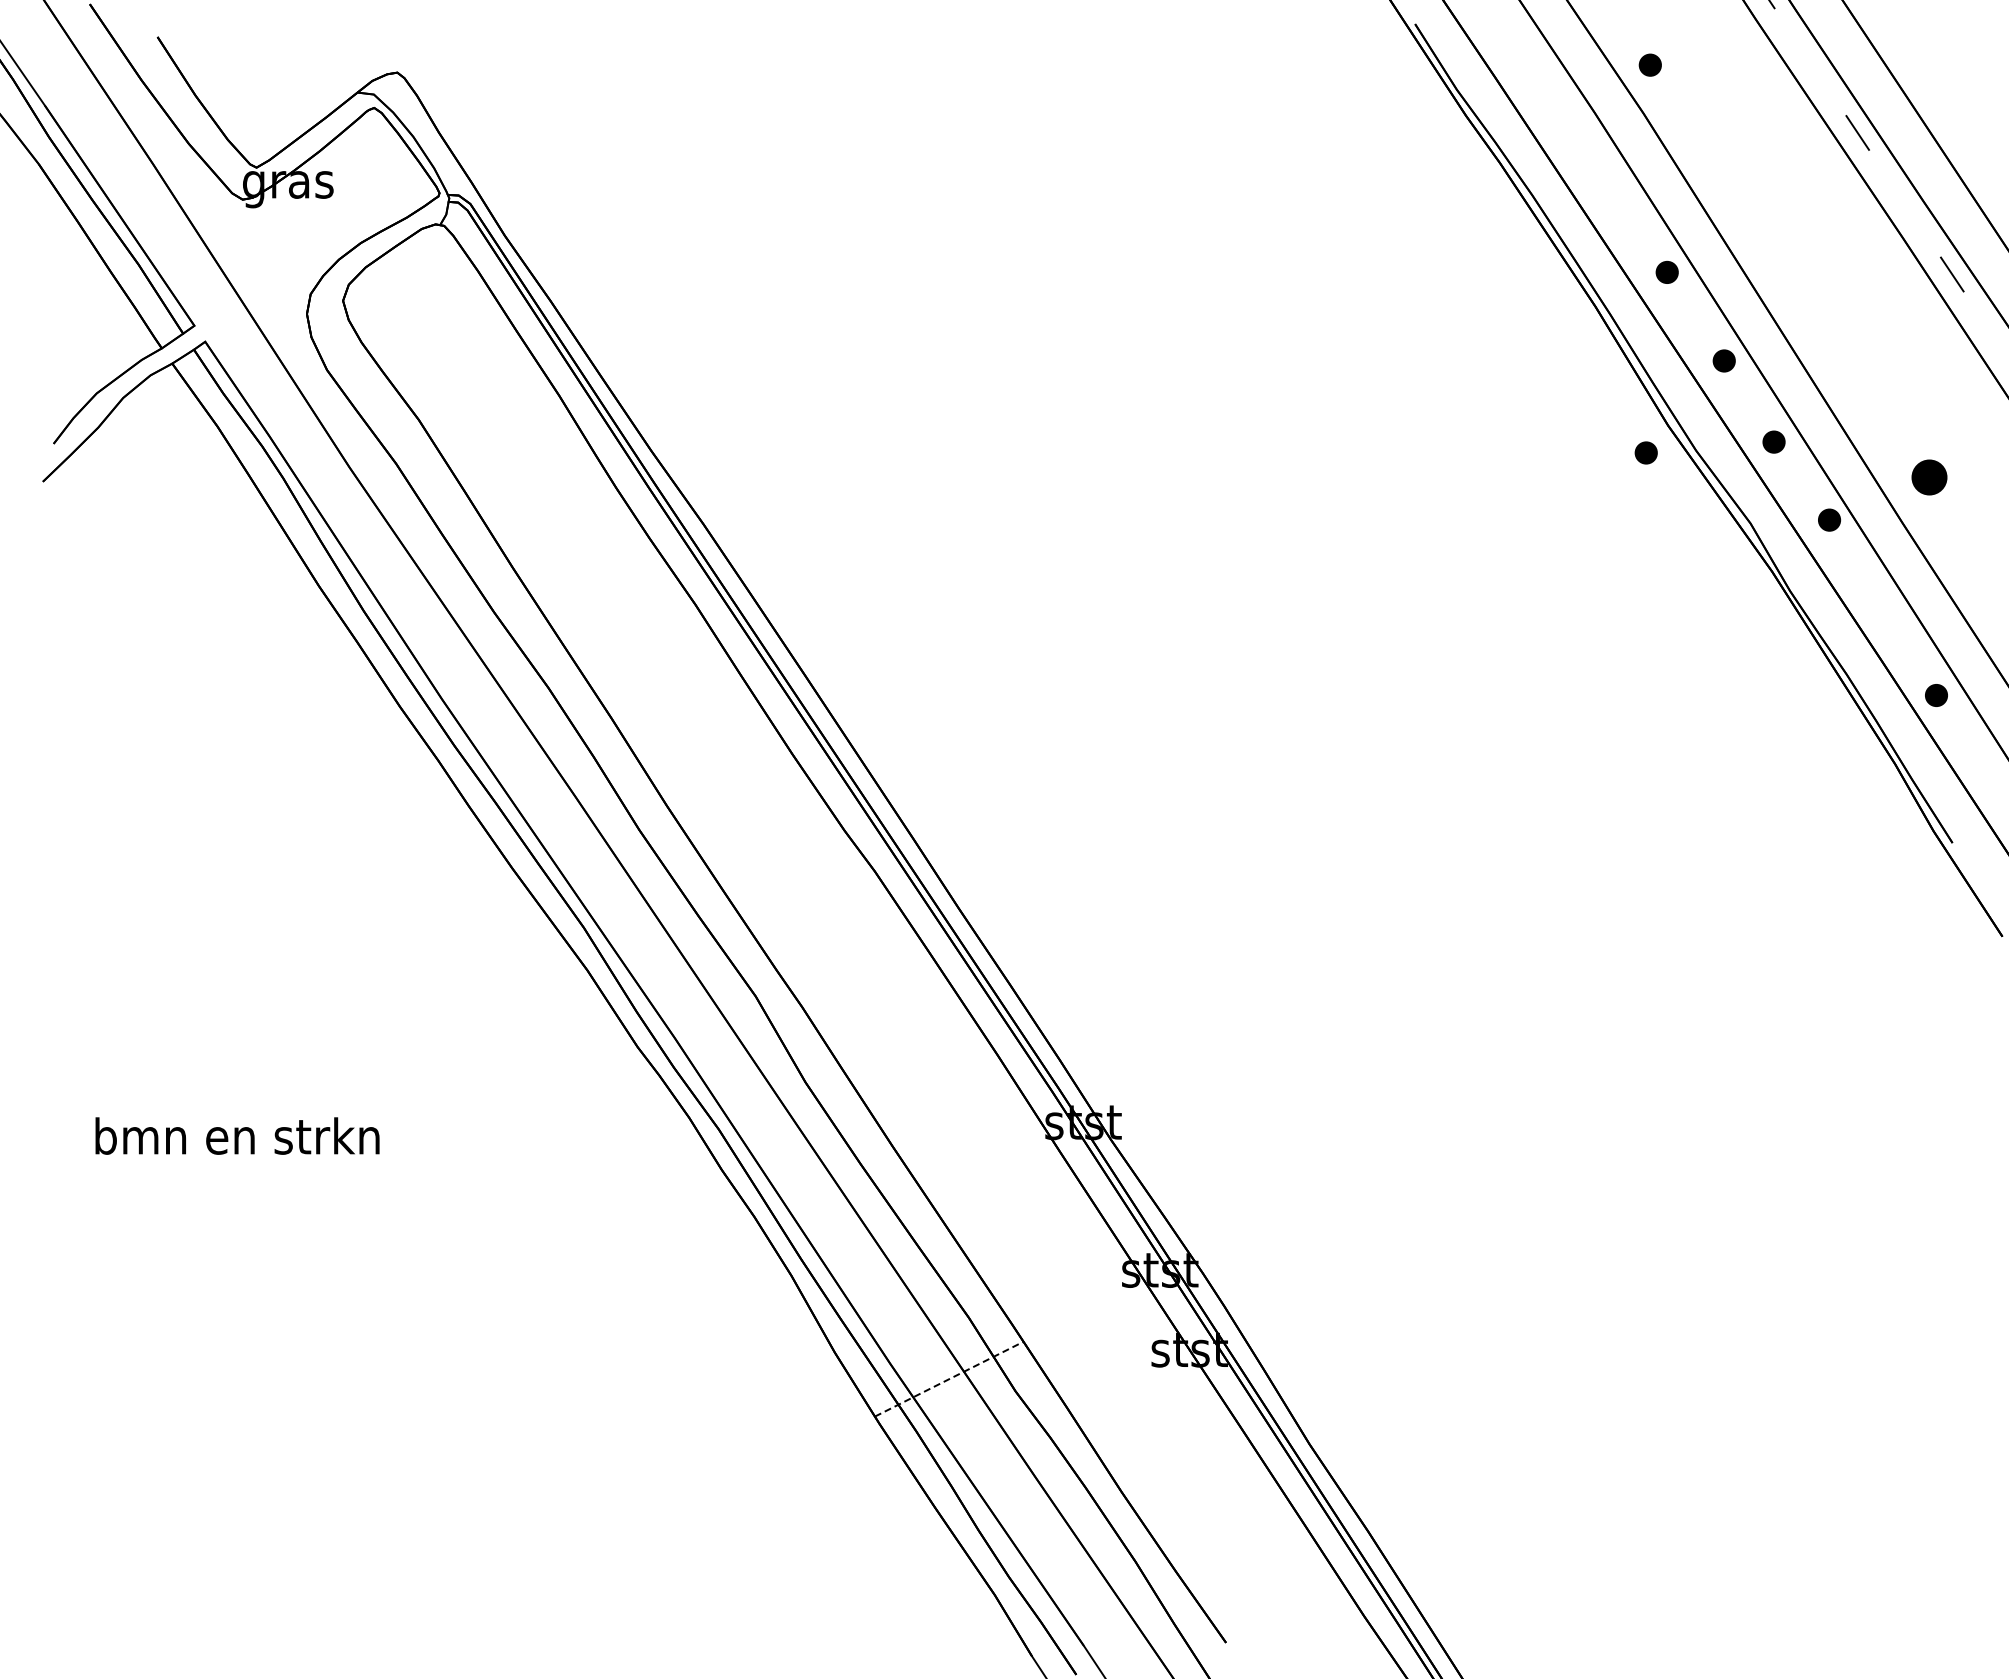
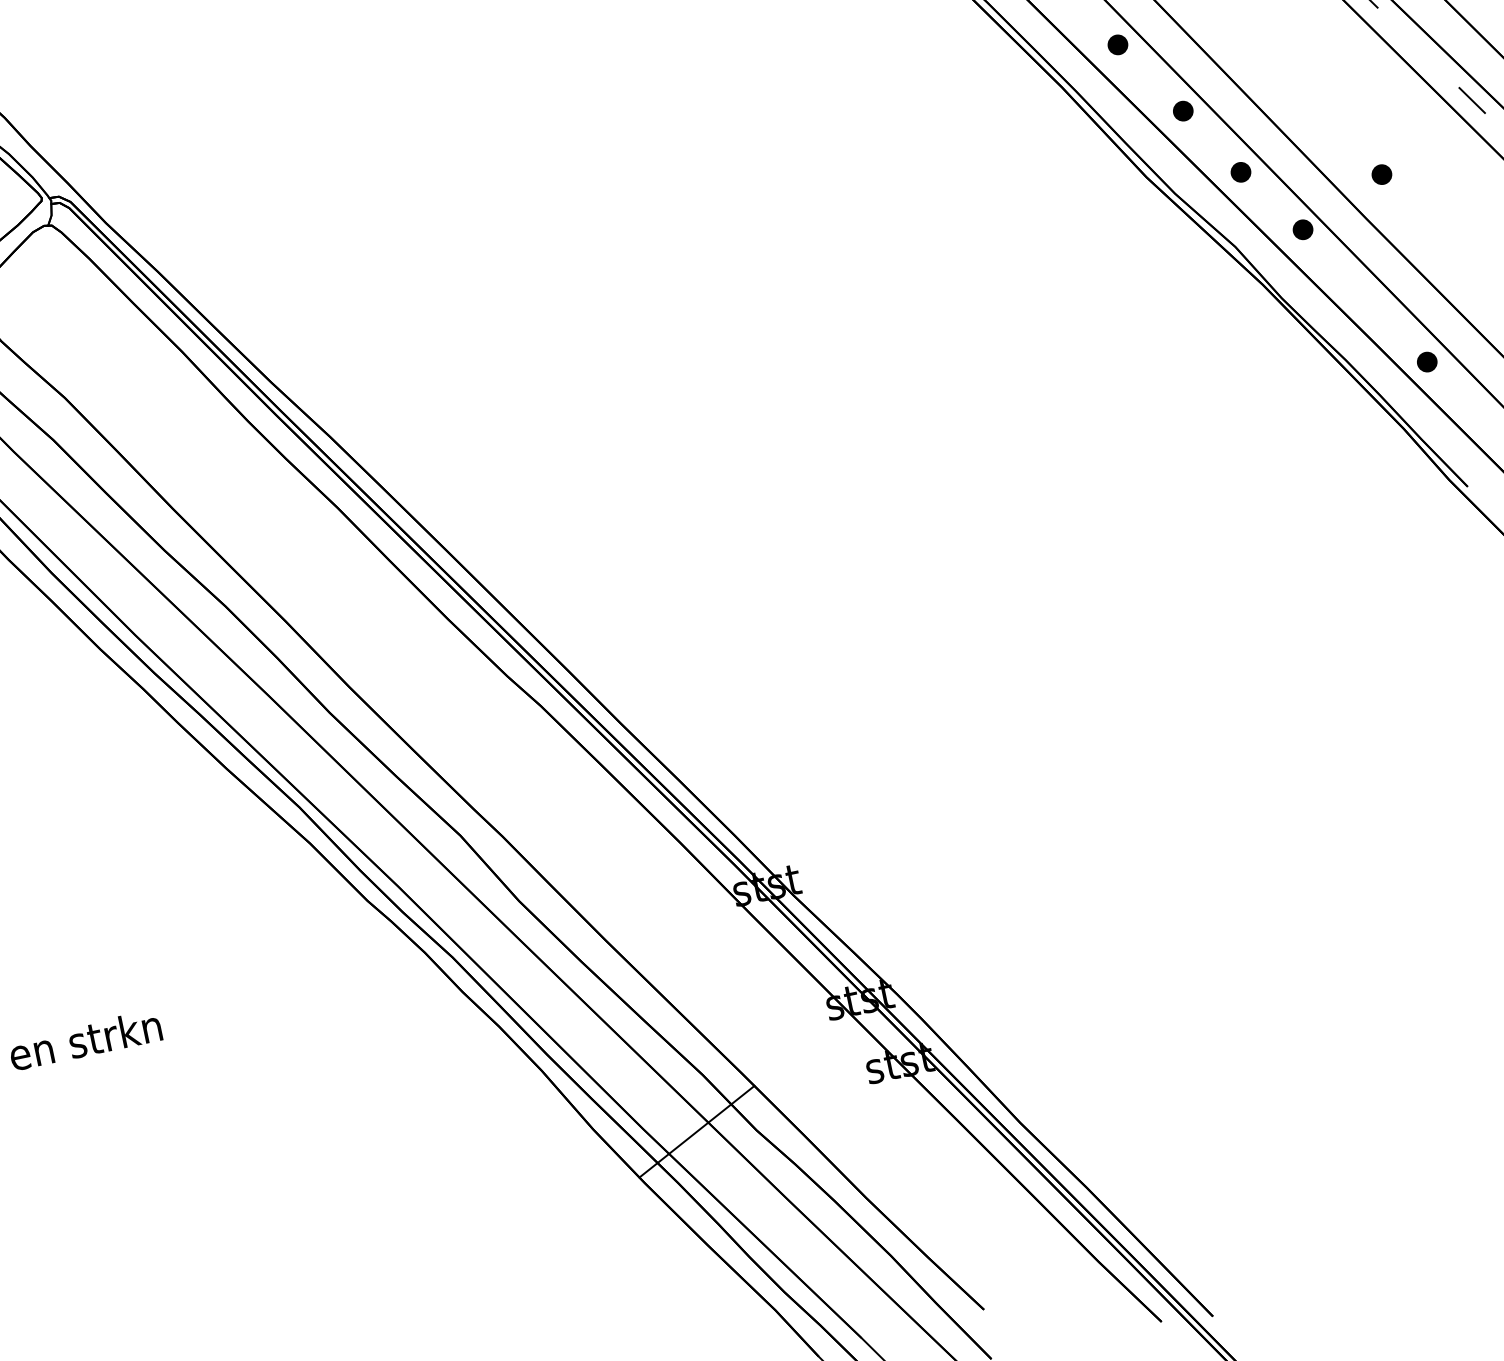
part: (1645, 452) -> (1131, 204), removed
part: (1929, 476) -> (1381, 173), size x0.62
line: (949, 1378) -> (697, 1131), dashed -> solid

